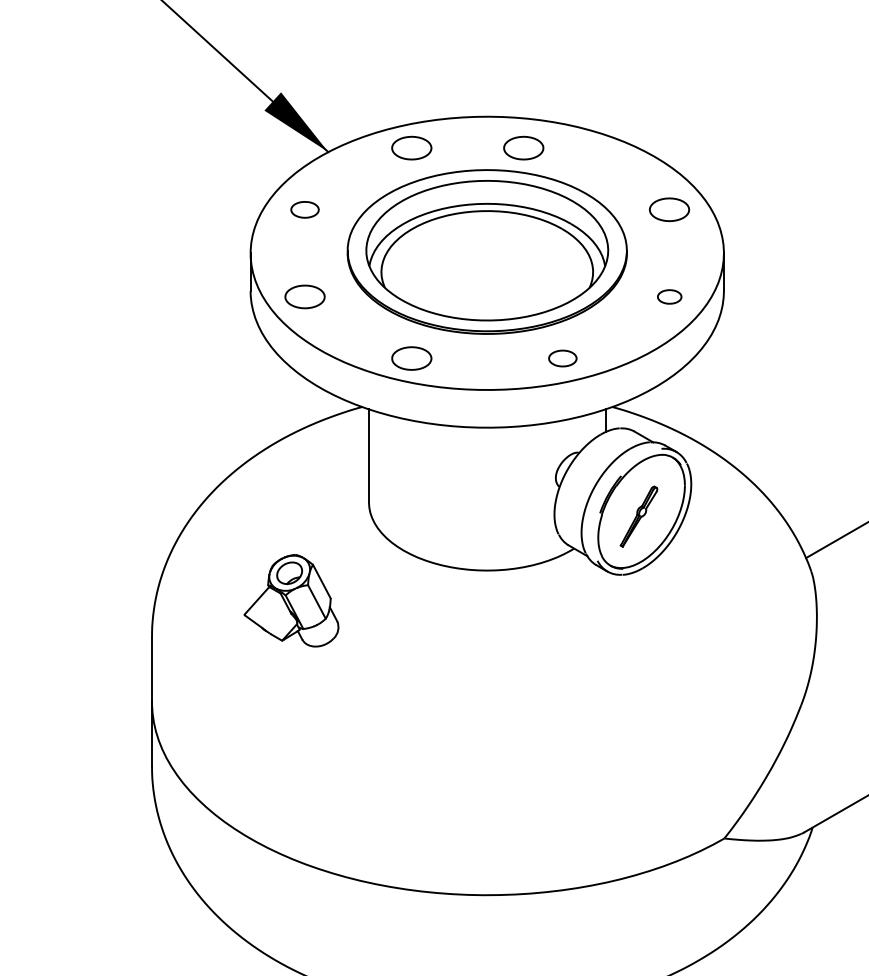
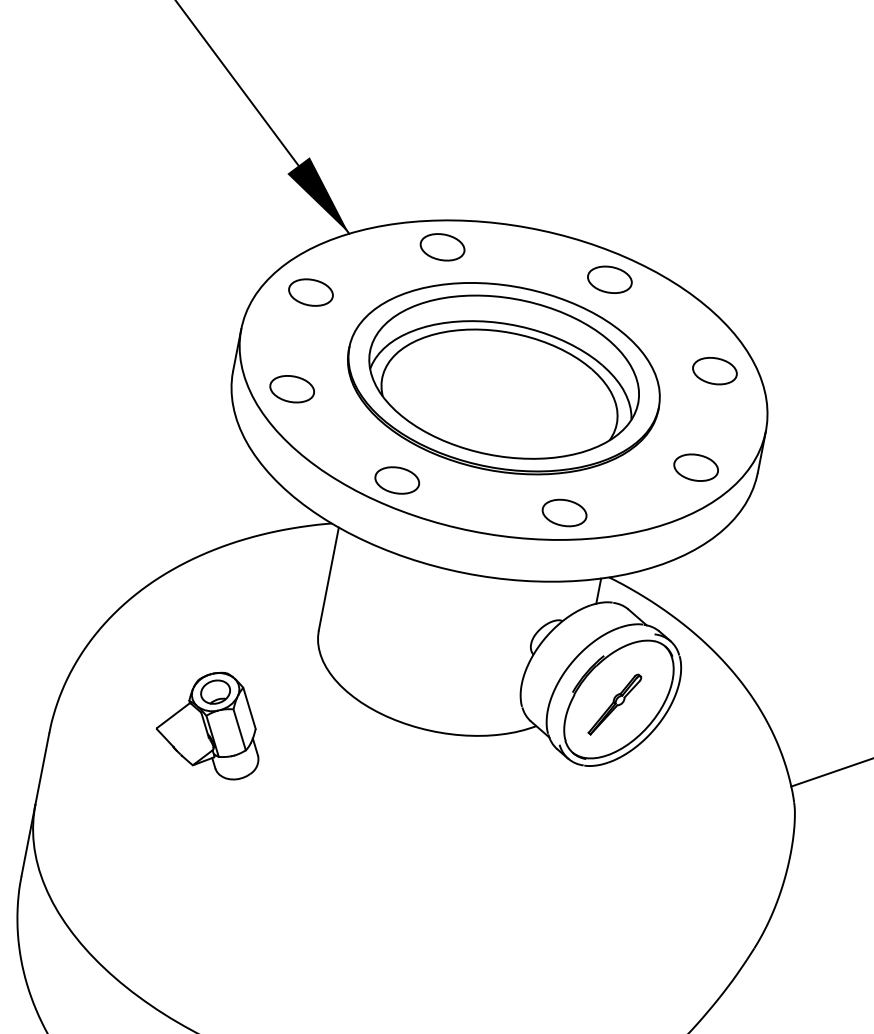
part: (523, 147) -> (609, 279), moved
part: (304, 209) -> (310, 292), size x1.43
part: (669, 296) -> (696, 467), size x1.67
part: (562, 358) -> (564, 512), size x1.43

